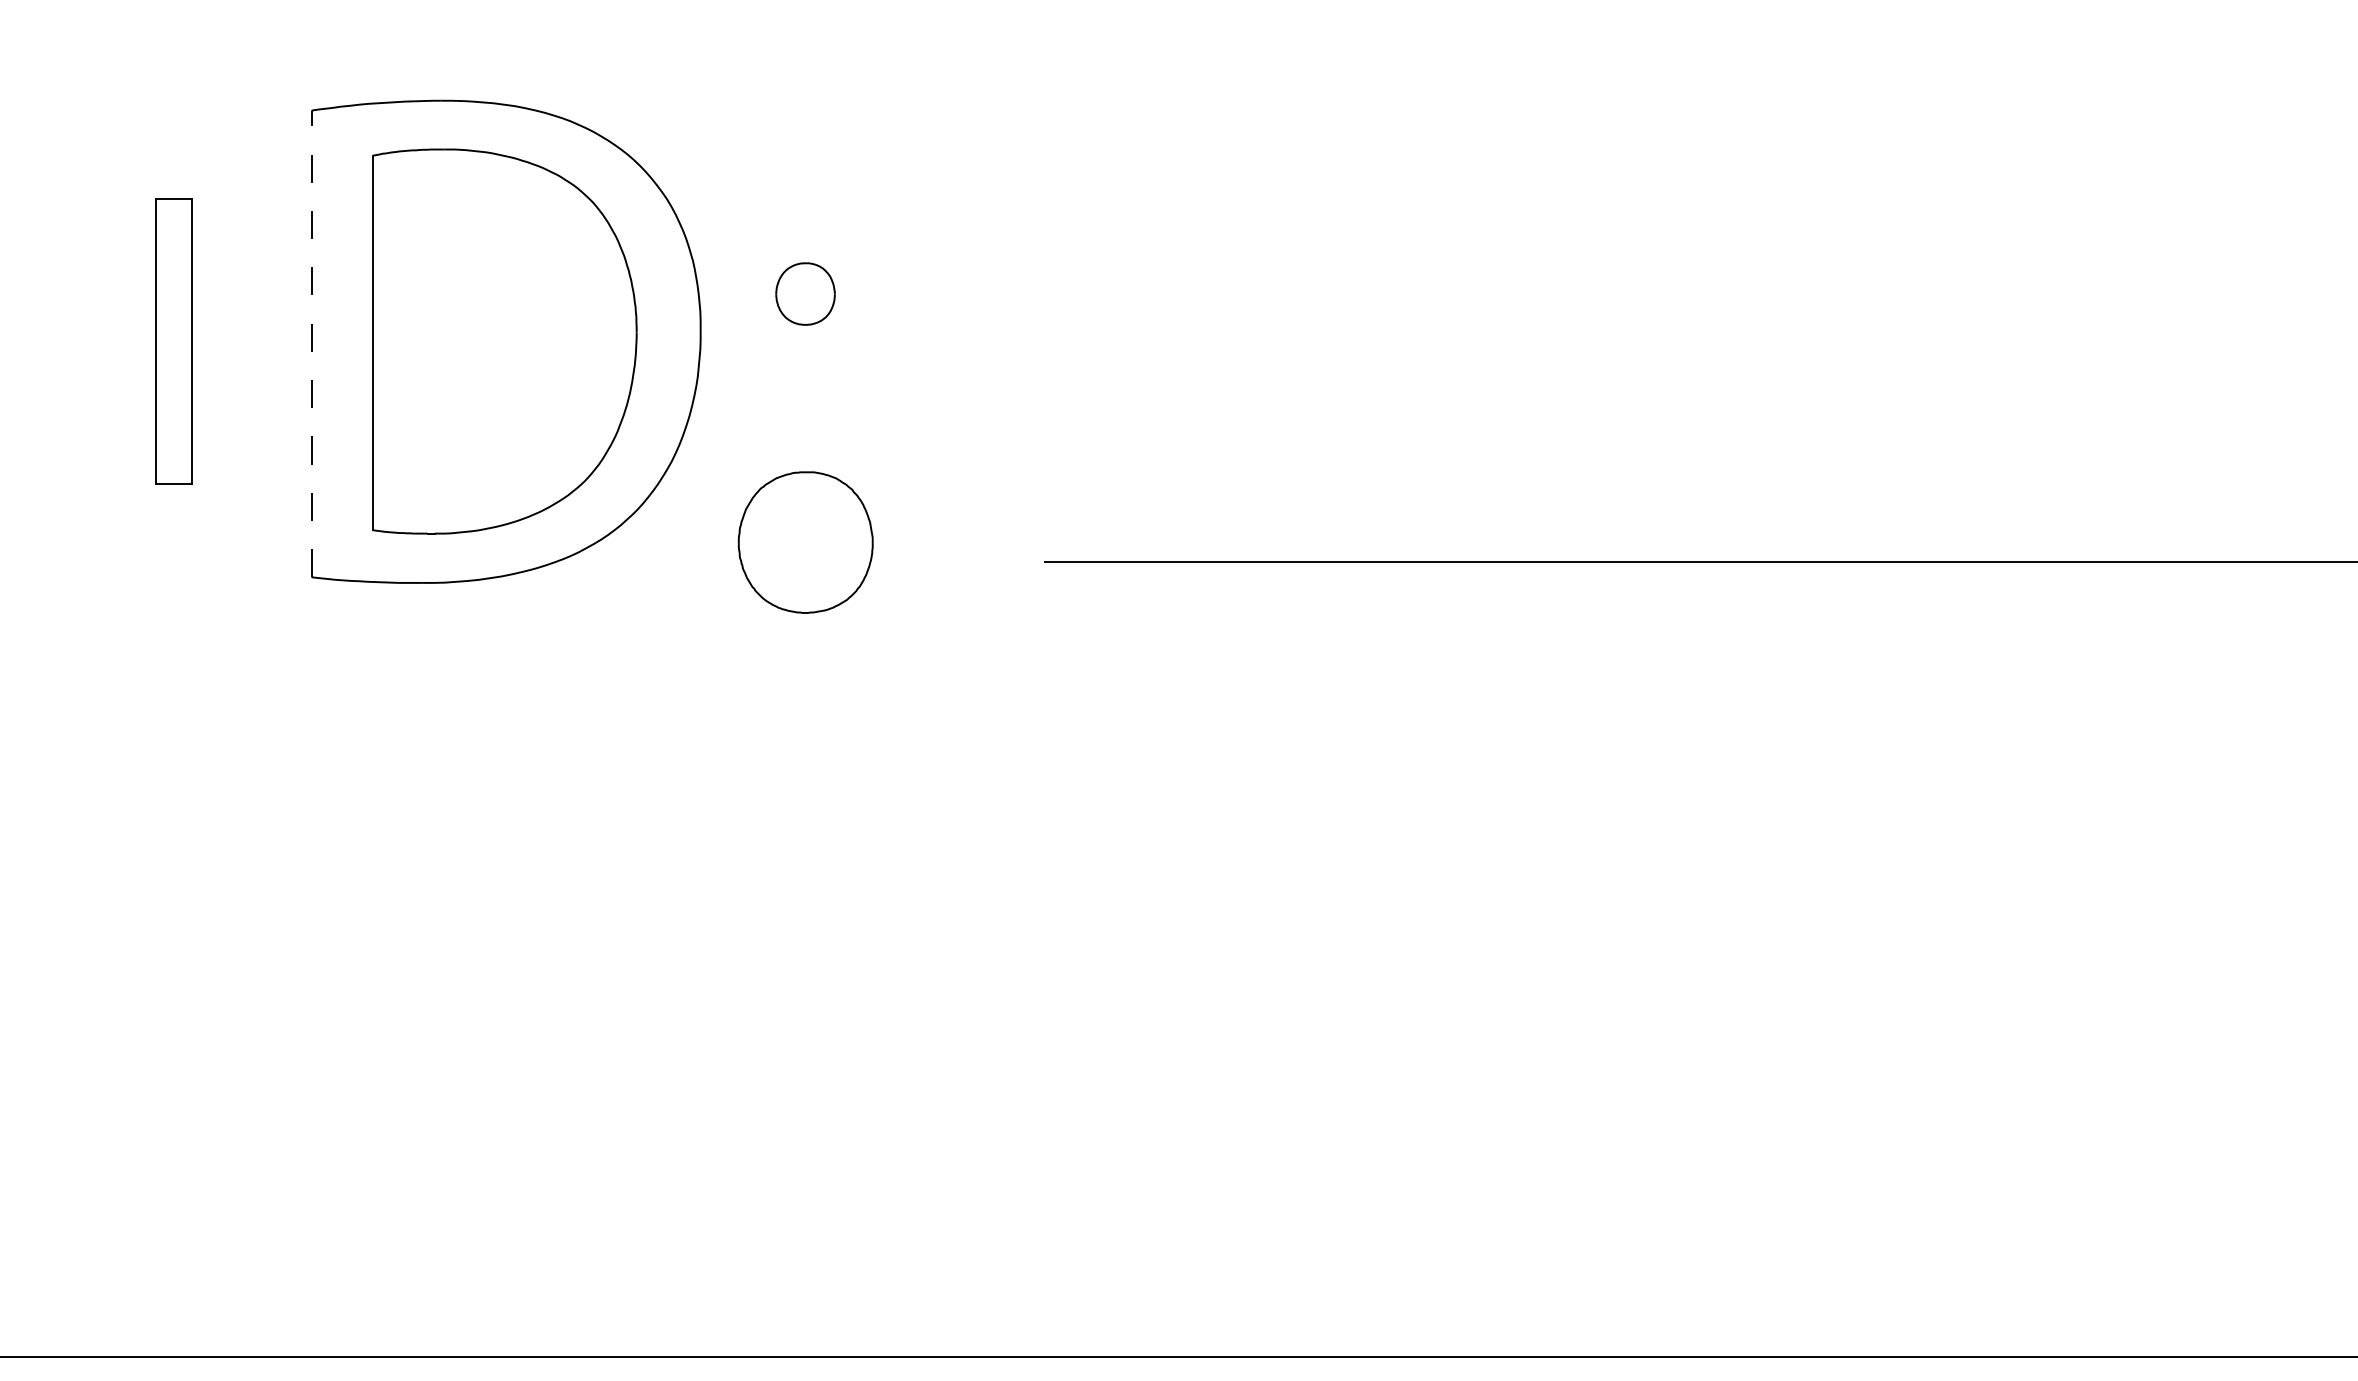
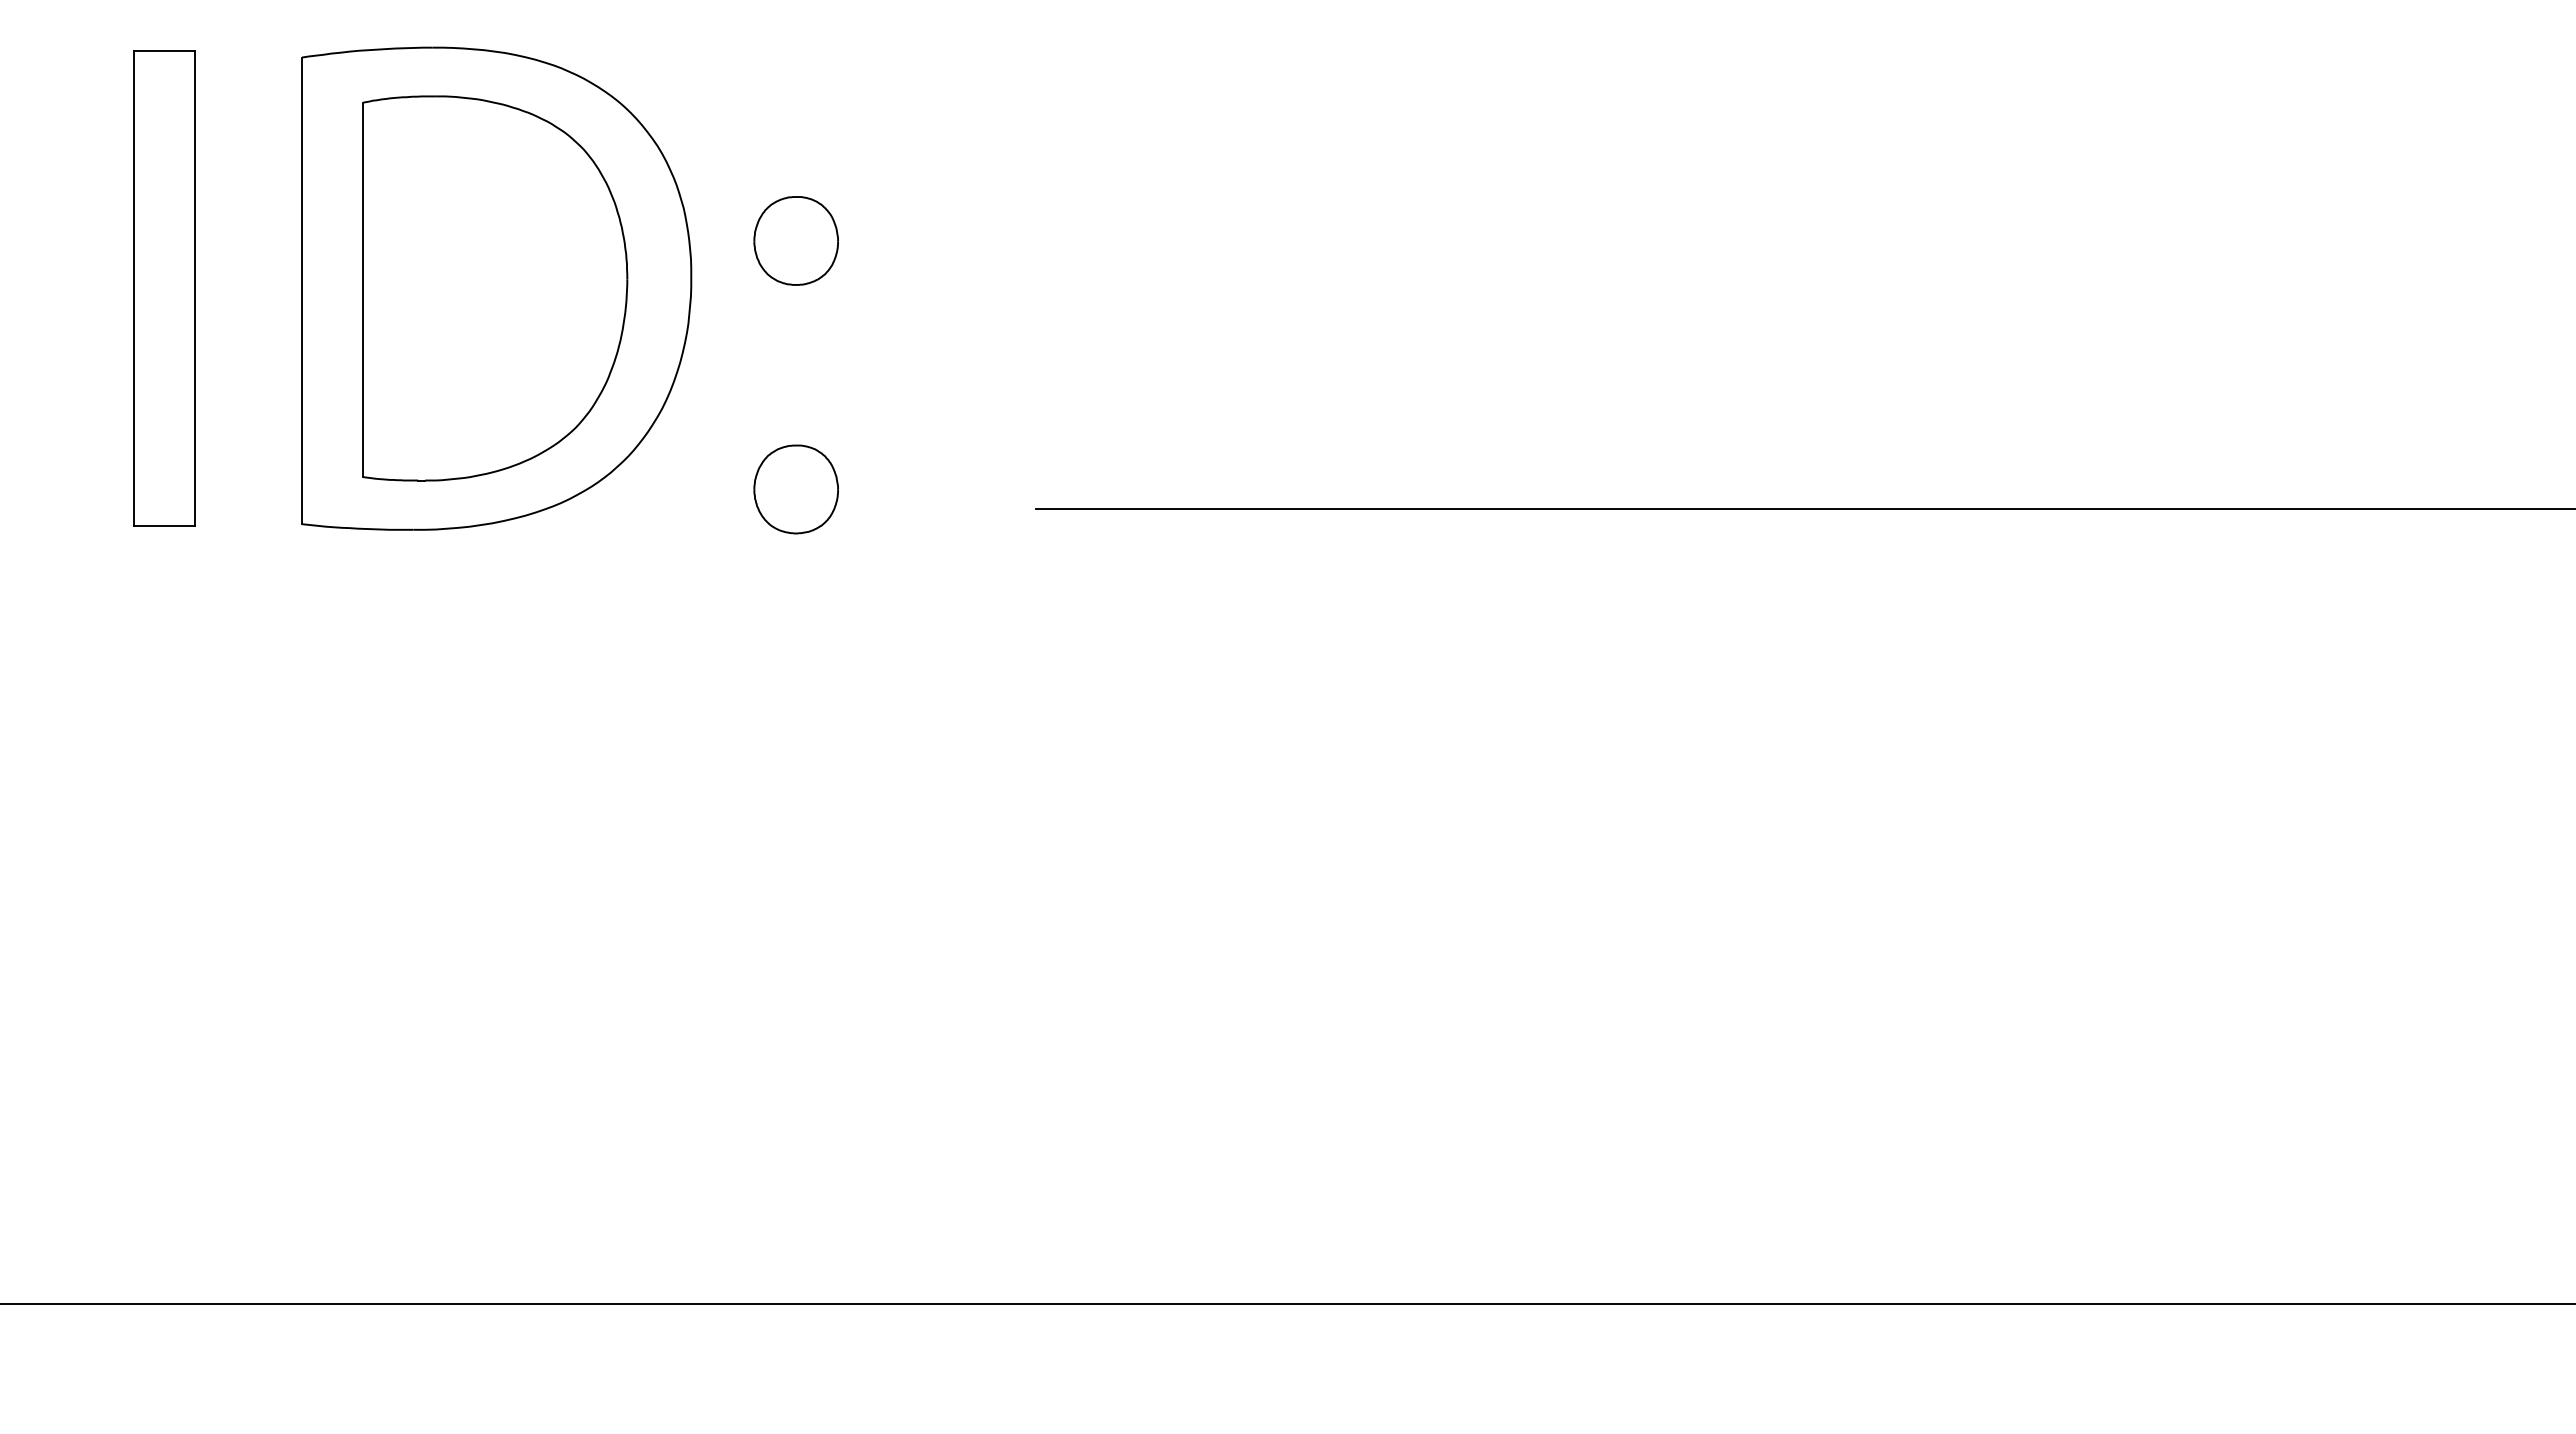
part: (804, 293) -> (795, 240), size x1.43
part: (173, 341) -> (164, 288), size x1.67
line: (311, 343) -> (302, 290), dashed -> solid
part: (804, 542) -> (795, 489), size x0.62

